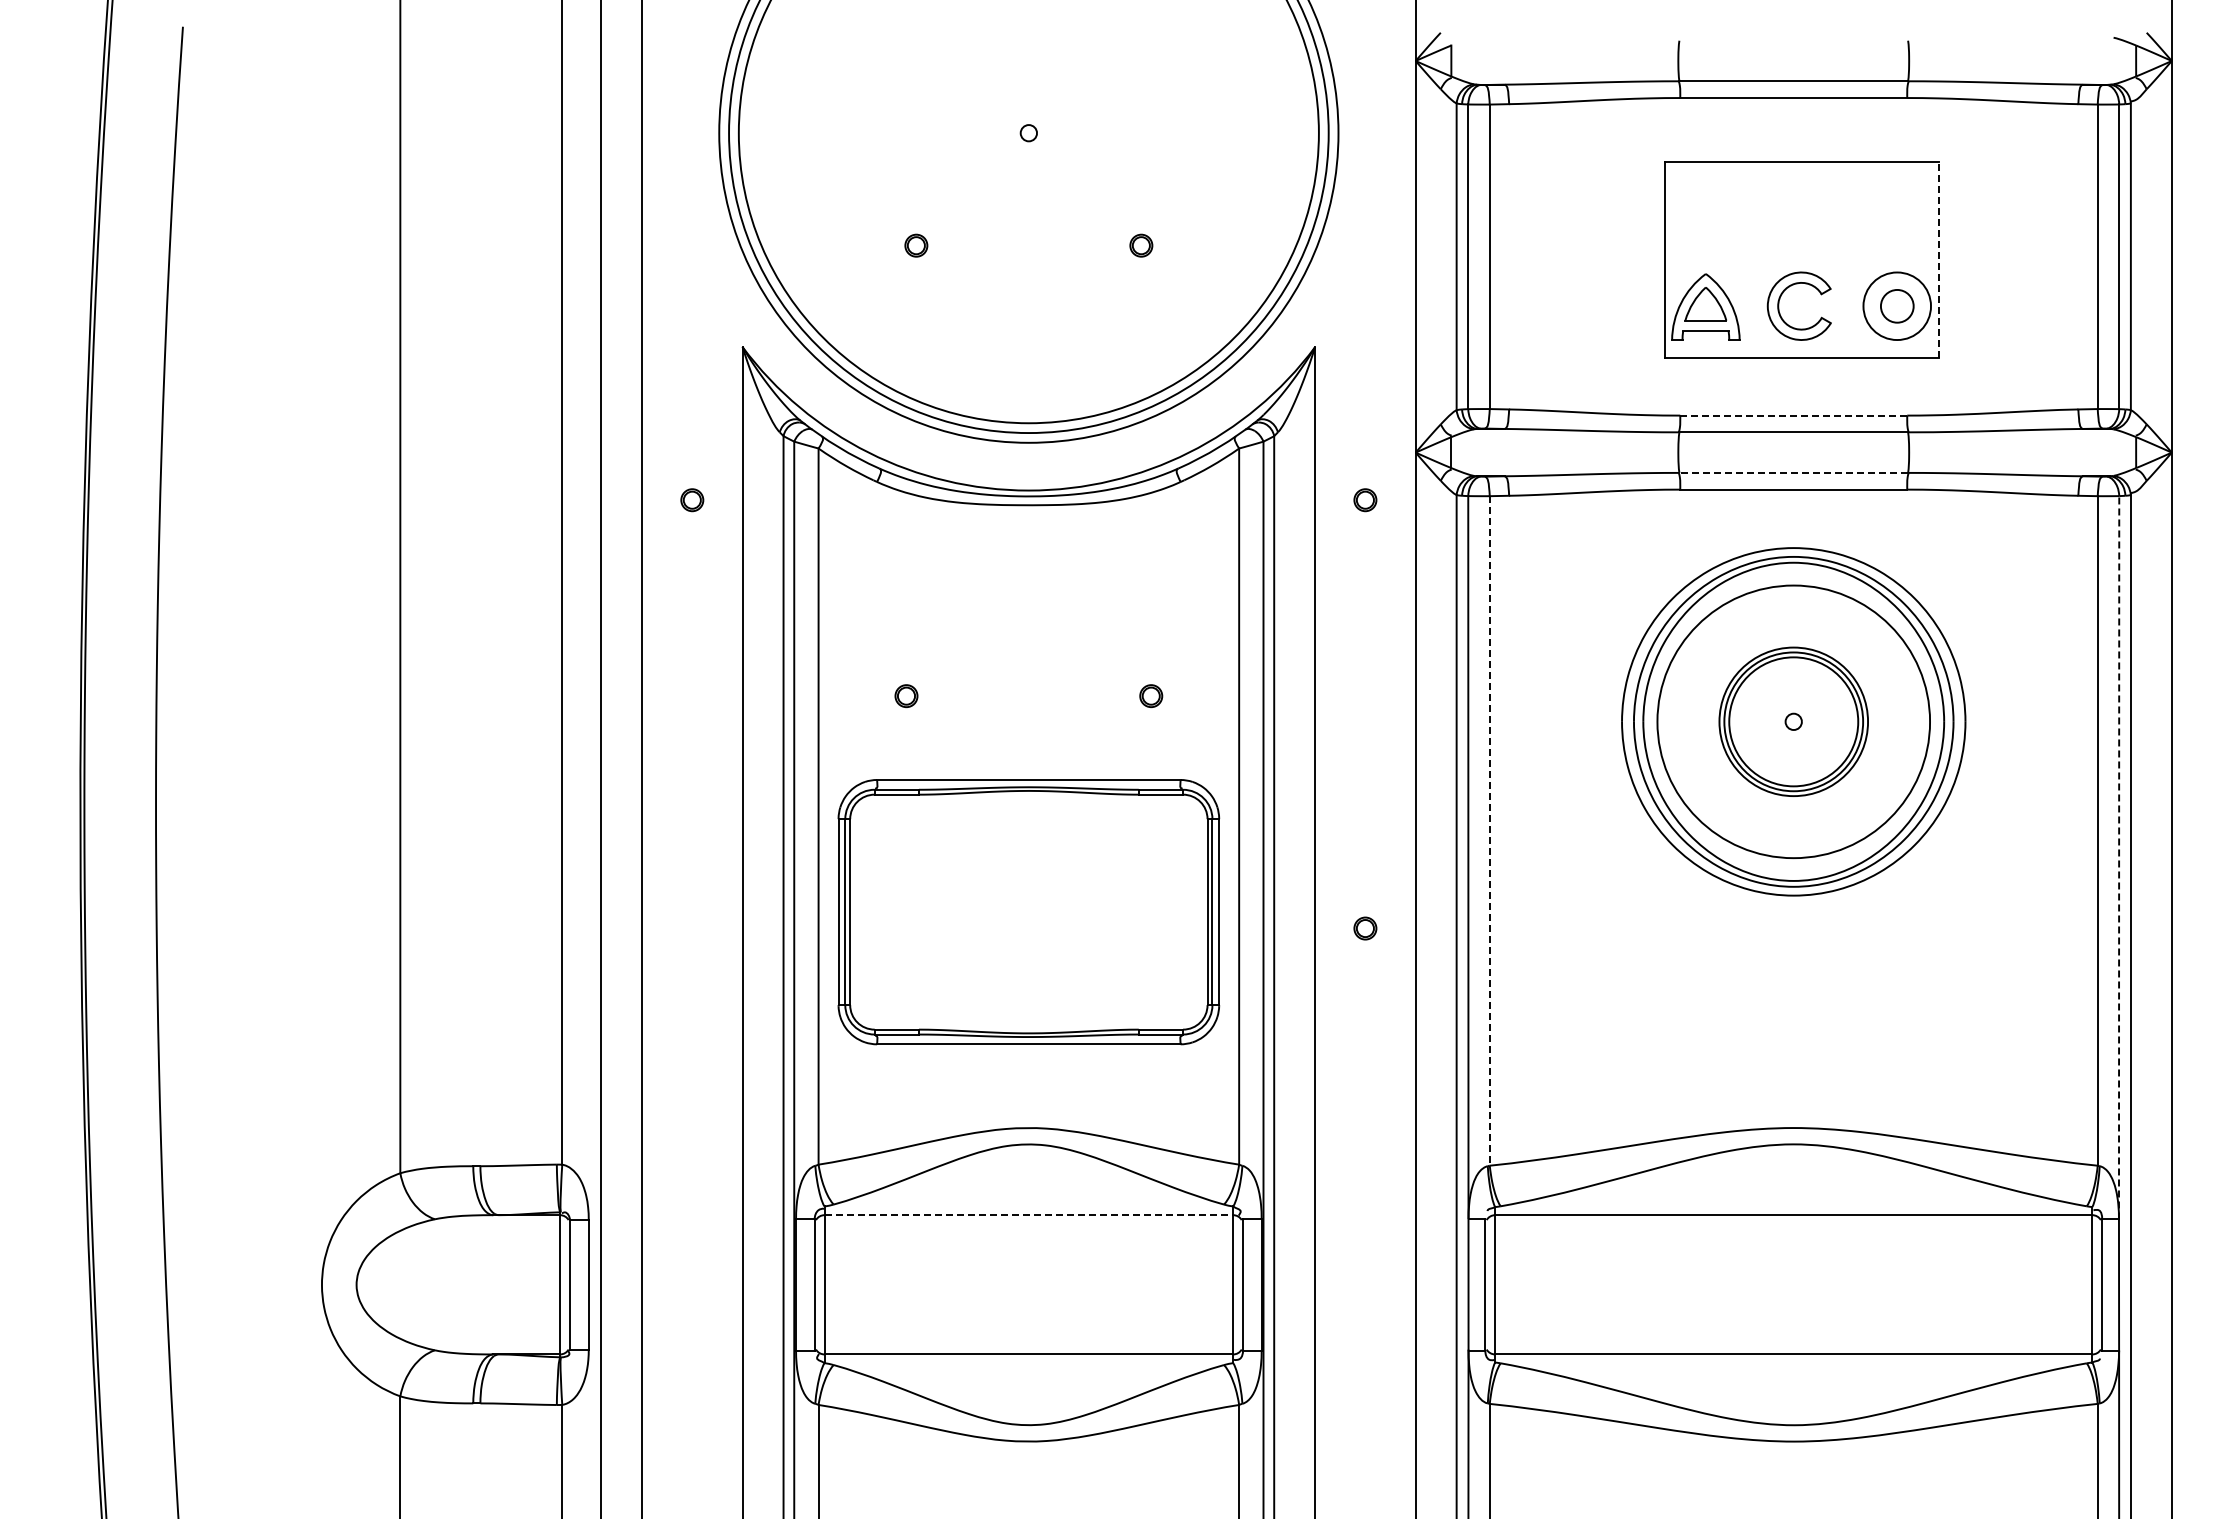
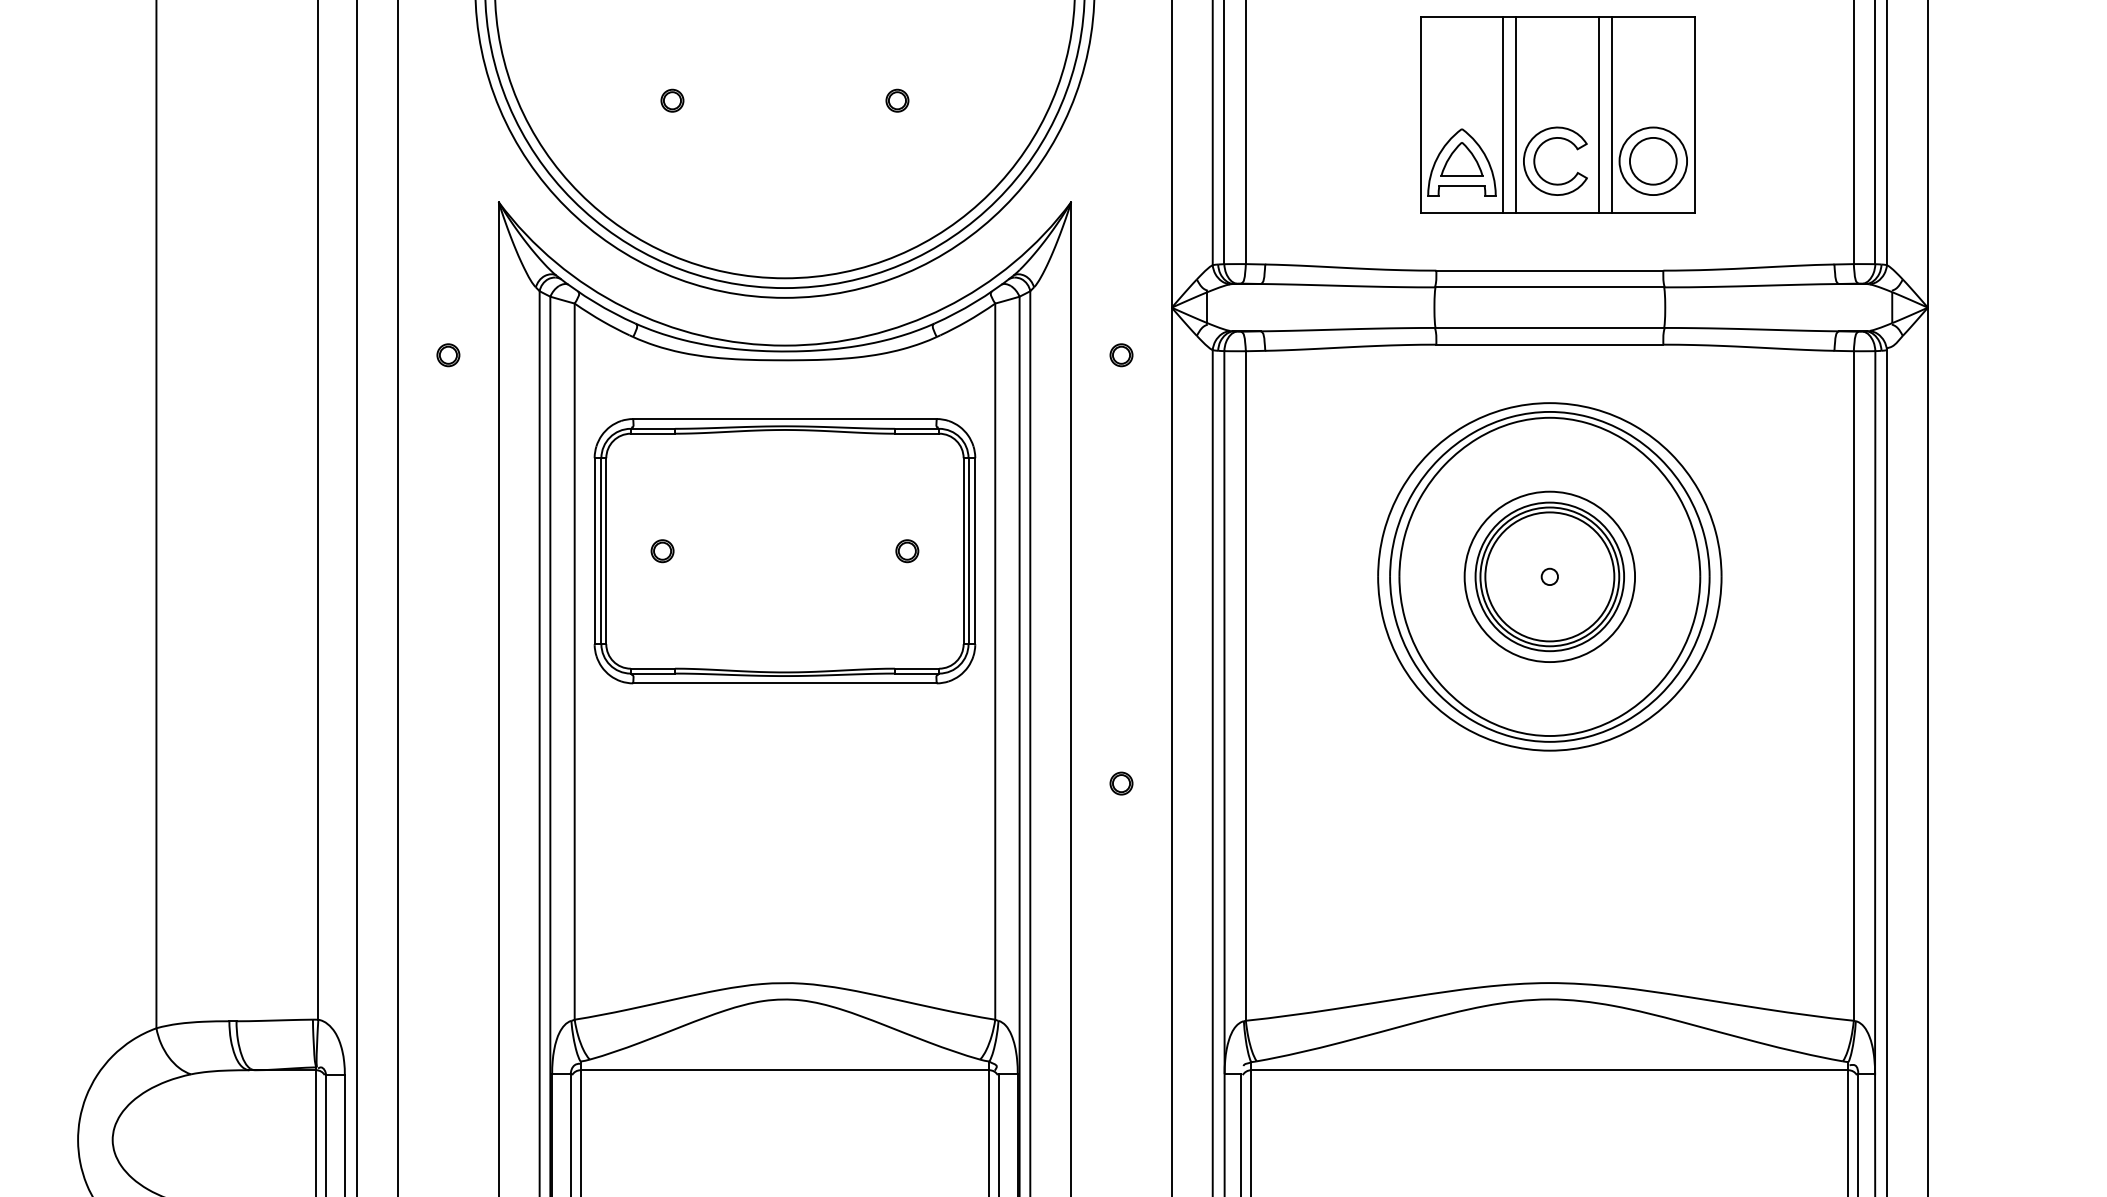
line: (1747, 259) -> (1503, 114), added
line: (1760, 259) -> (1516, 114), added
line: (1842, 259) -> (1598, 114), added
line: (1855, 259) -> (1611, 114), added
line: (1938, 259) -> (1694, 114), dashed -> solid
circle: (1897, 306) -> (1653, 161), size x1.43
line: (1794, 415) -> (1550, 270), dashed -> solid
line: (1793, 472) -> (1549, 327), dashed -> solid
circle: (1793, 721) -> (1549, 576), size x0.62
line: (1489, 830) -> (1245, 685), dashed -> solid
line: (2119, 857) -> (1875, 712), dashed -> solid
part: (1028, 912) -> (784, 551), moved
line: (1029, 1215) -> (785, 1070), dashed -> solid

